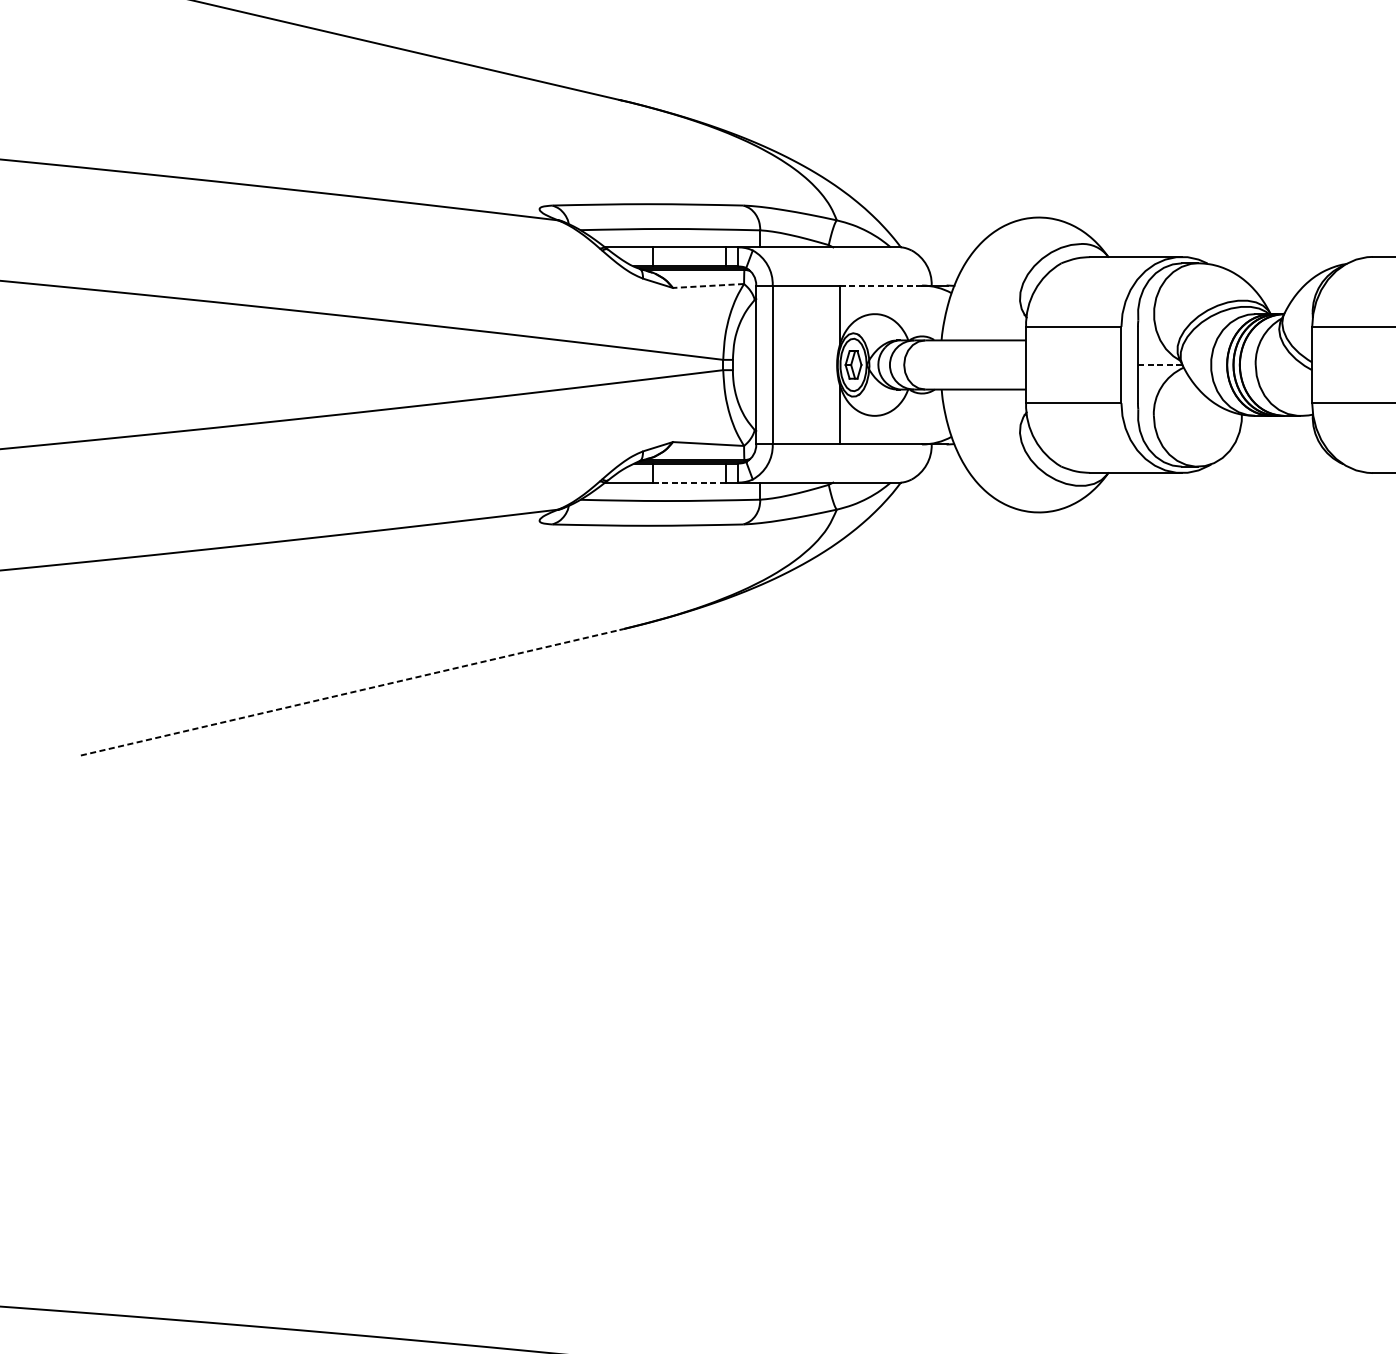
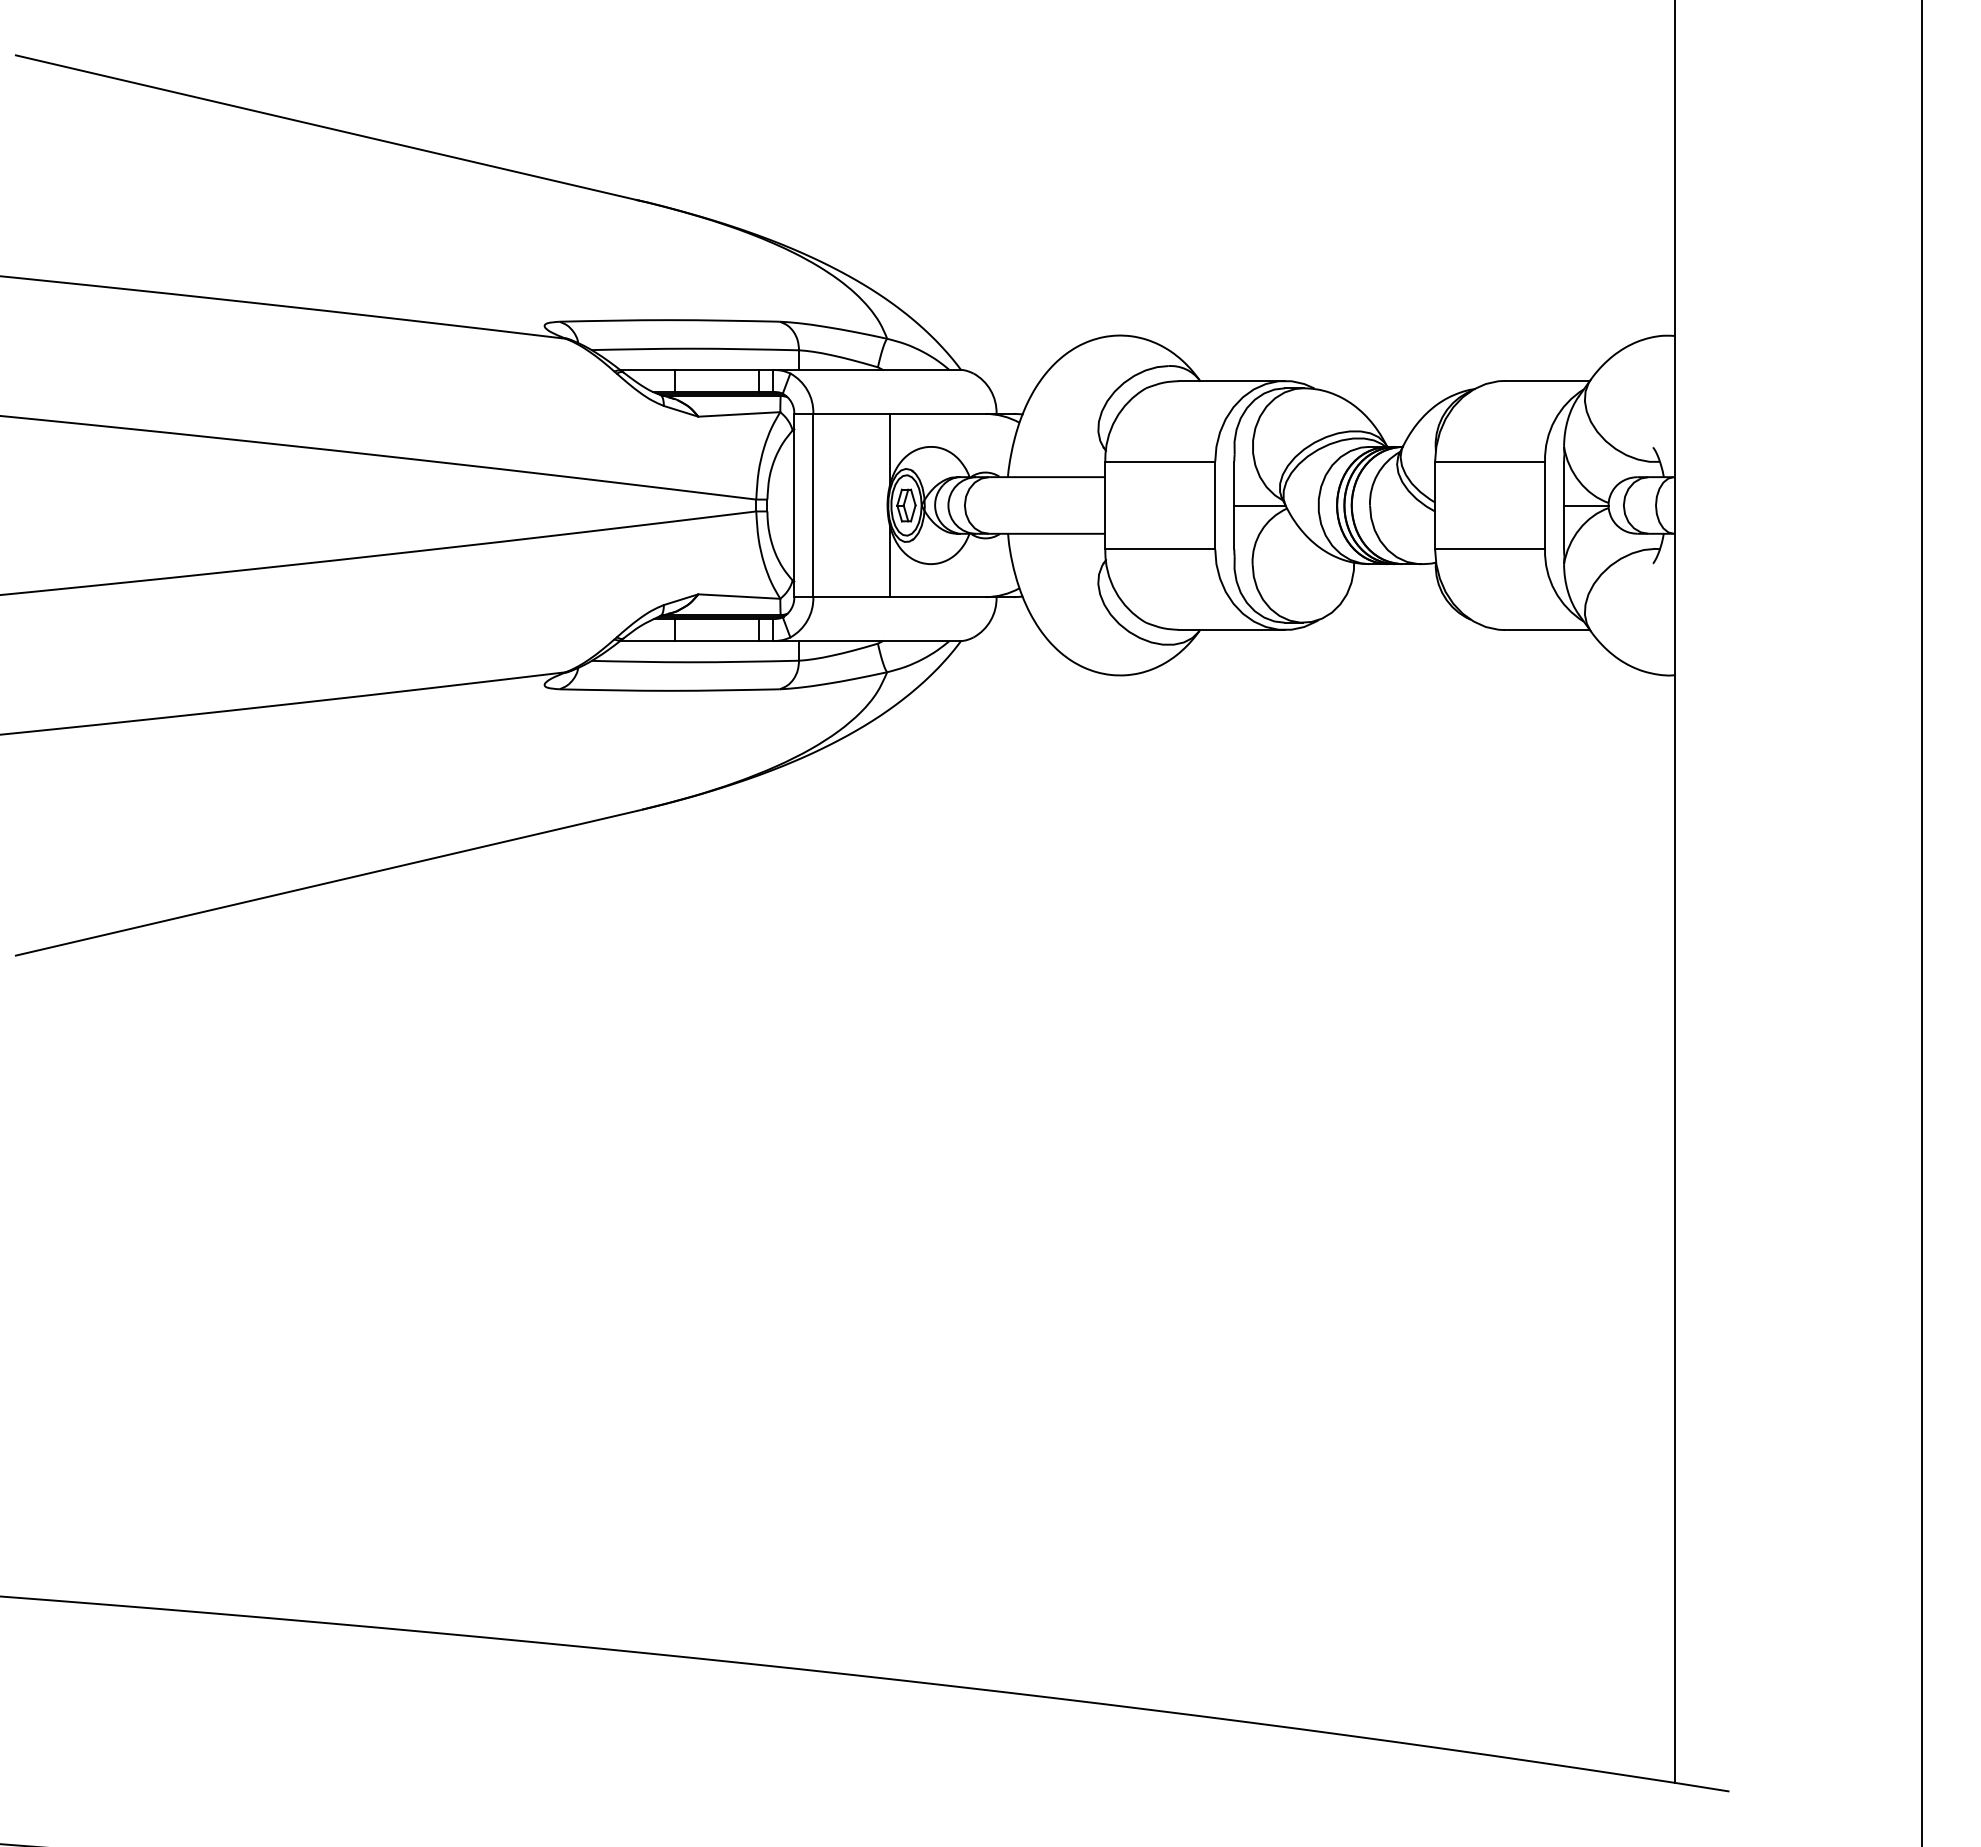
line: (880, 285) -> (937, 413), dashed -> solid
line: (707, 286) -> (738, 414), dashed -> solid
line: (1159, 365) -> (1259, 505), dashed -> solid
line: (688, 482) -> (716, 641), dashed -> solid
line: (350, 692) -> (326, 883), dashed -> solid

